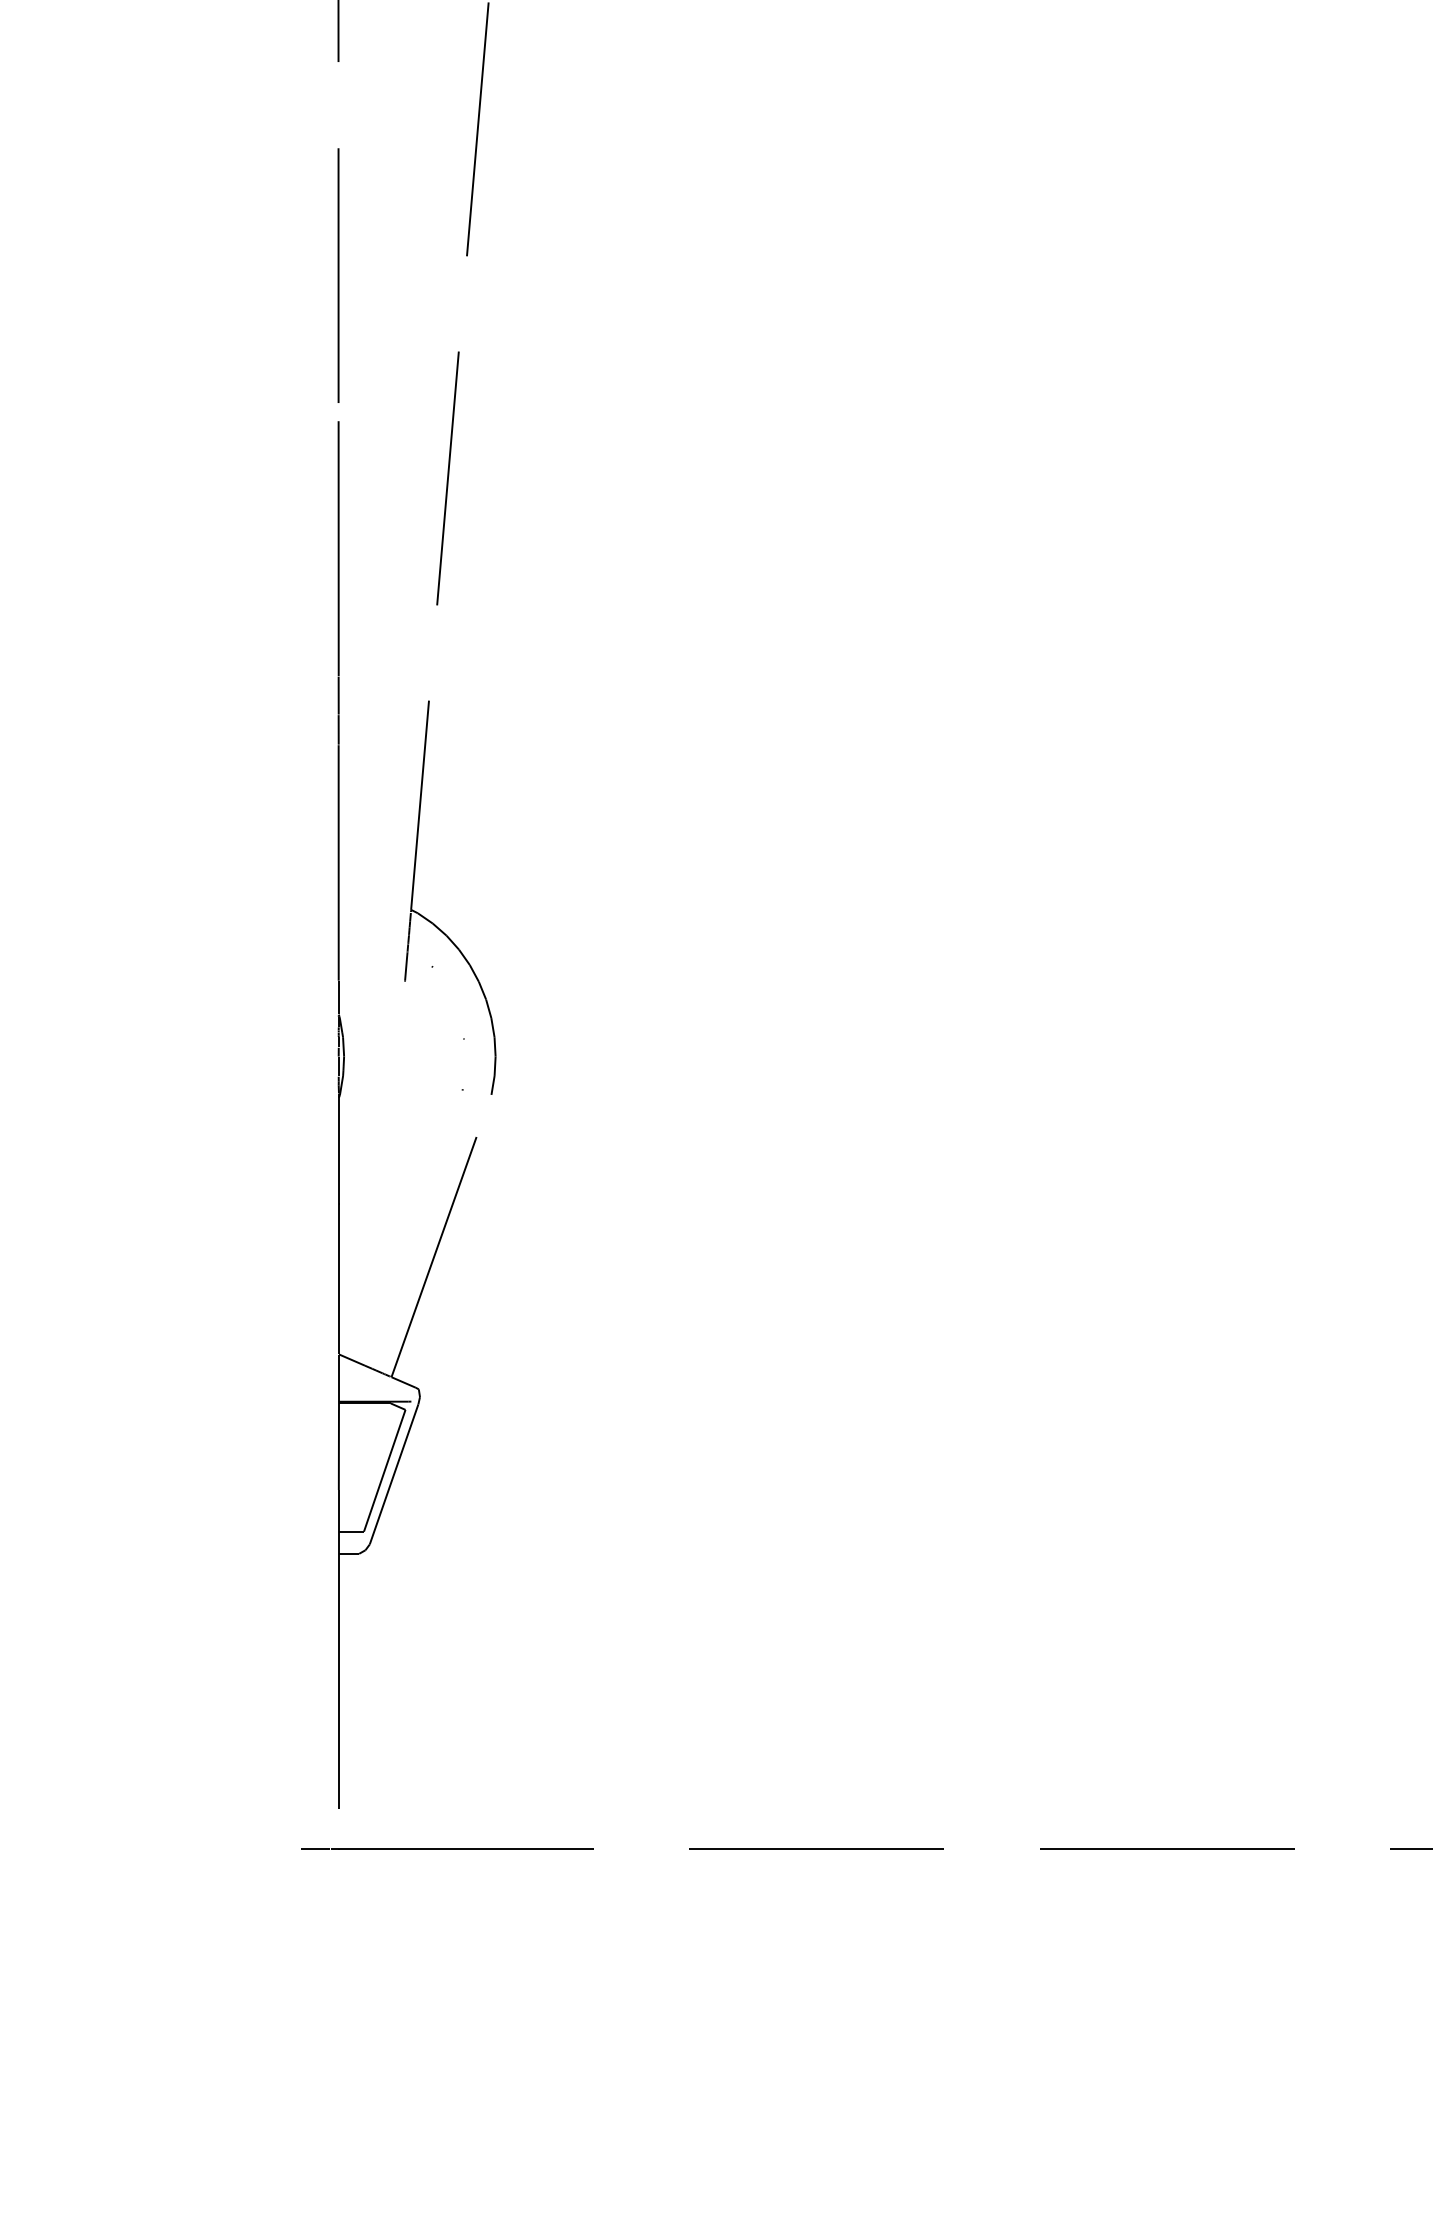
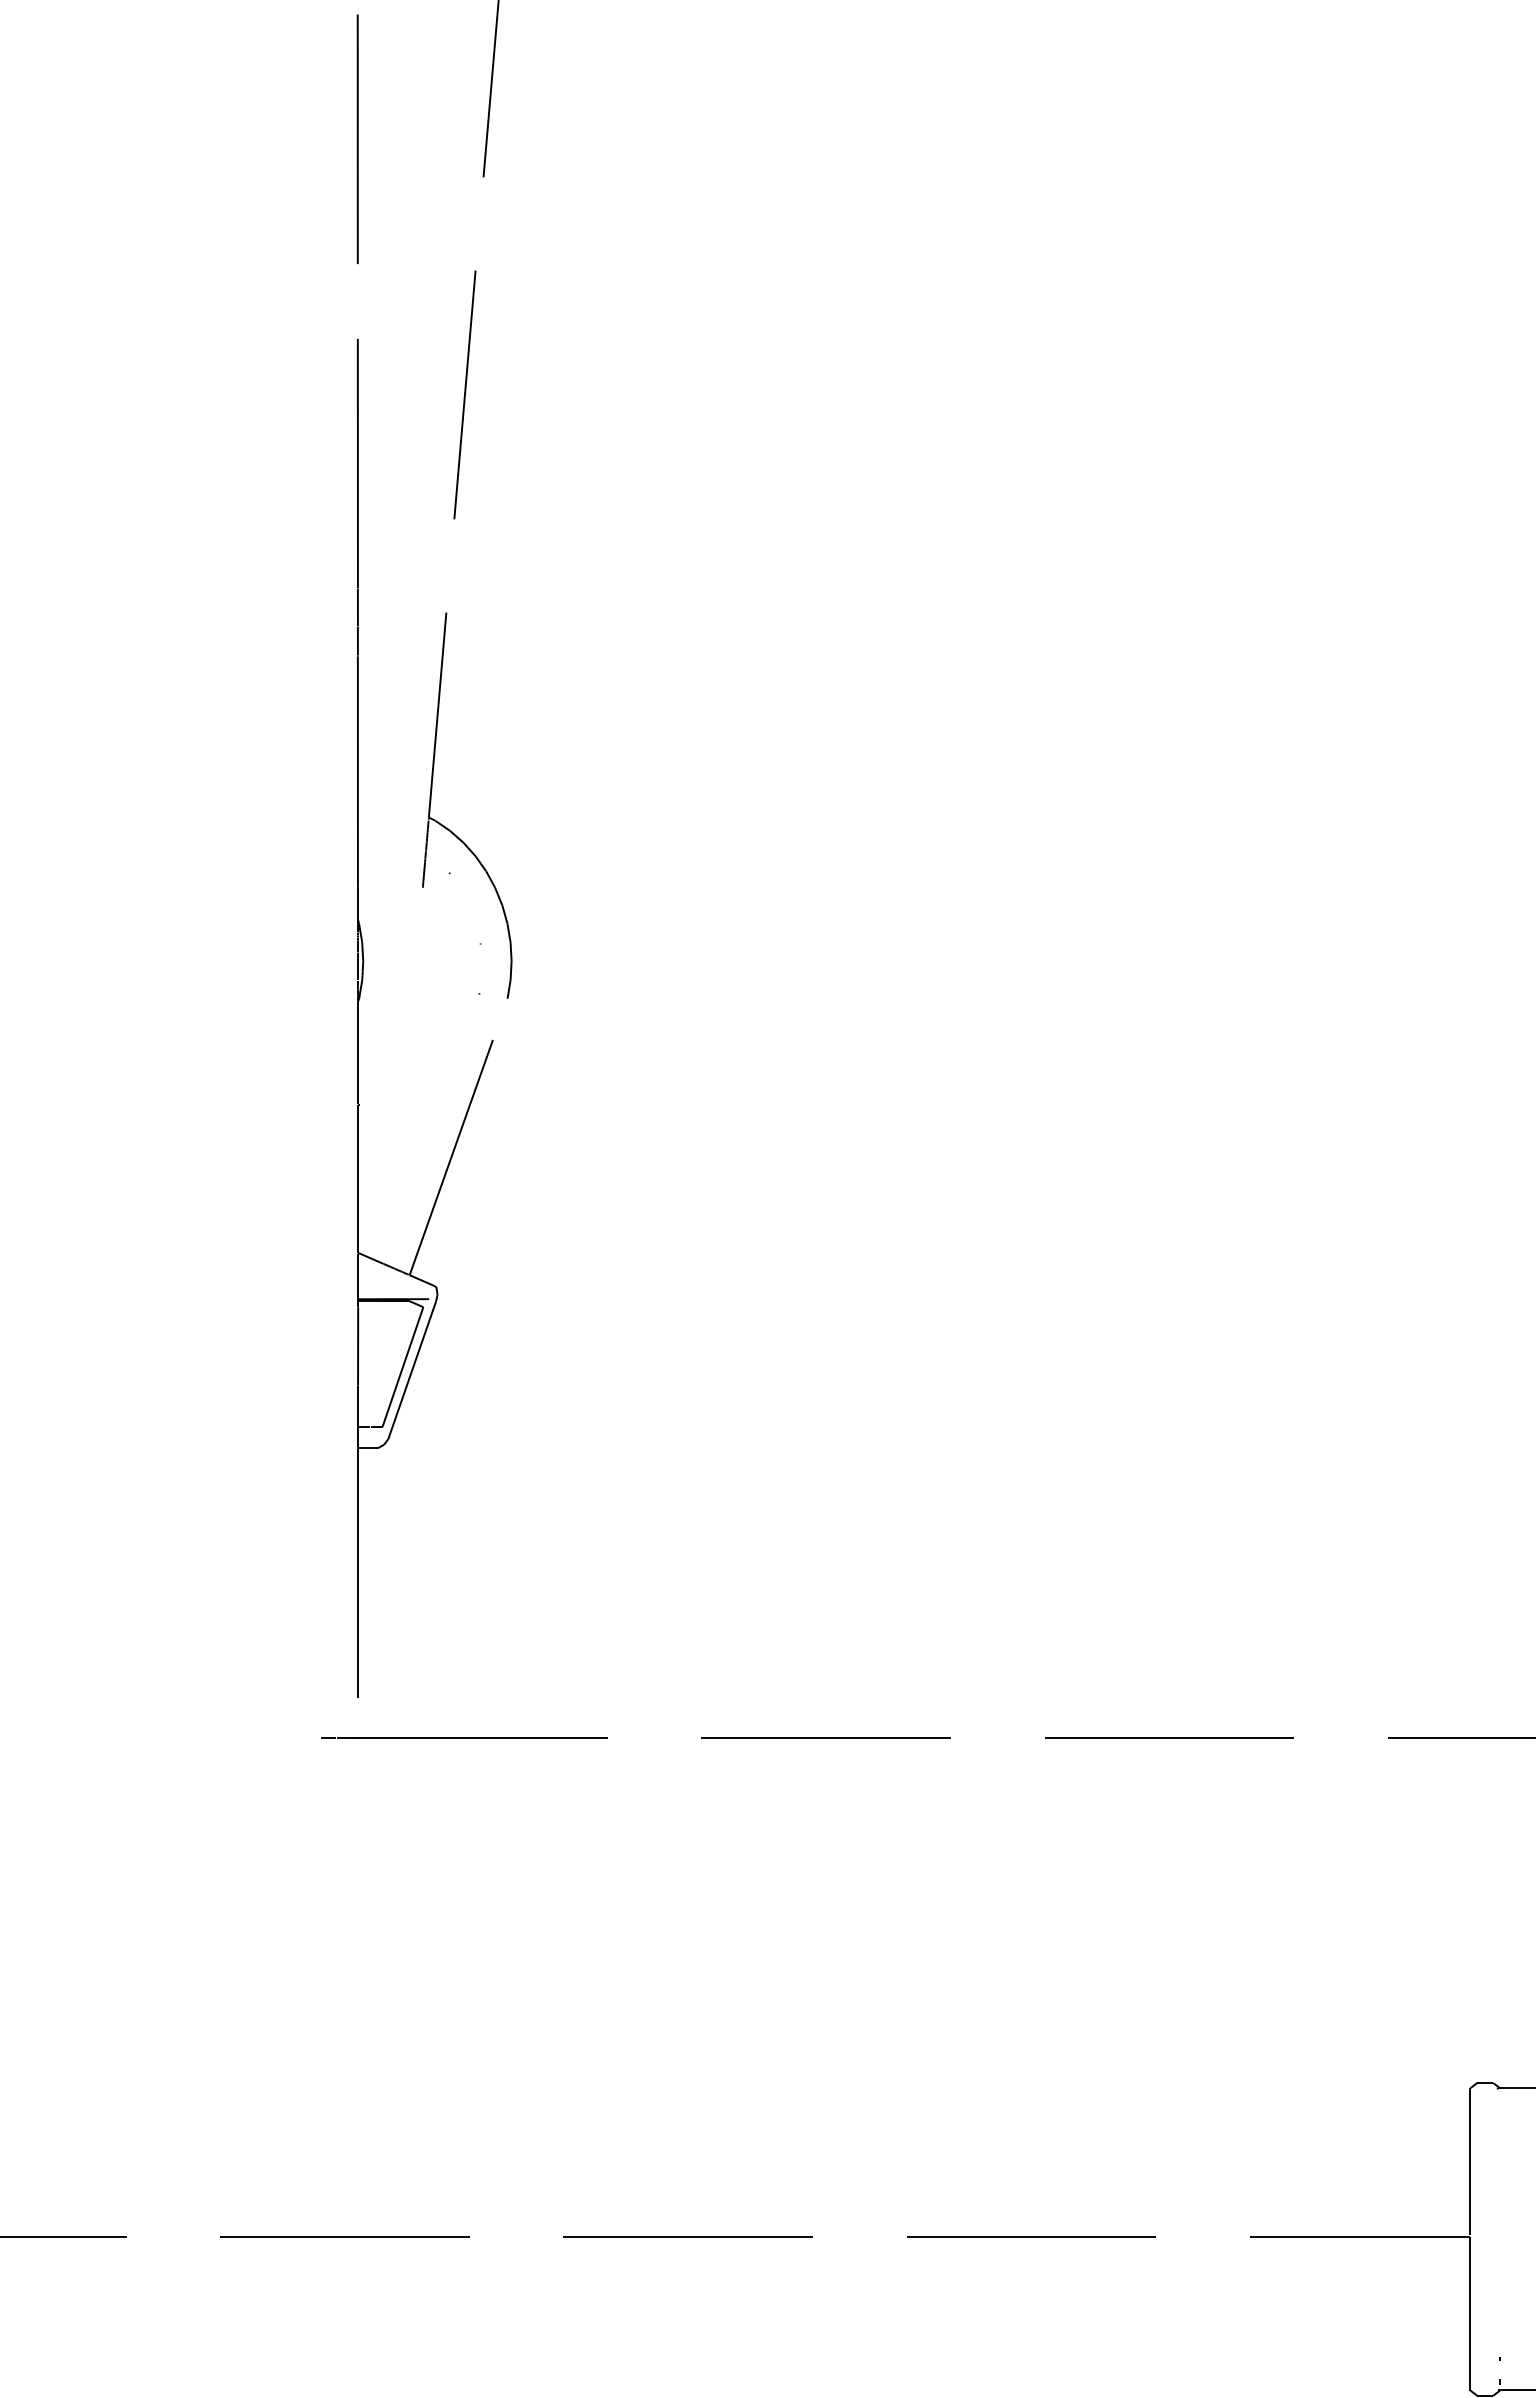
line: (338, 275) -> (357, 139), moved

